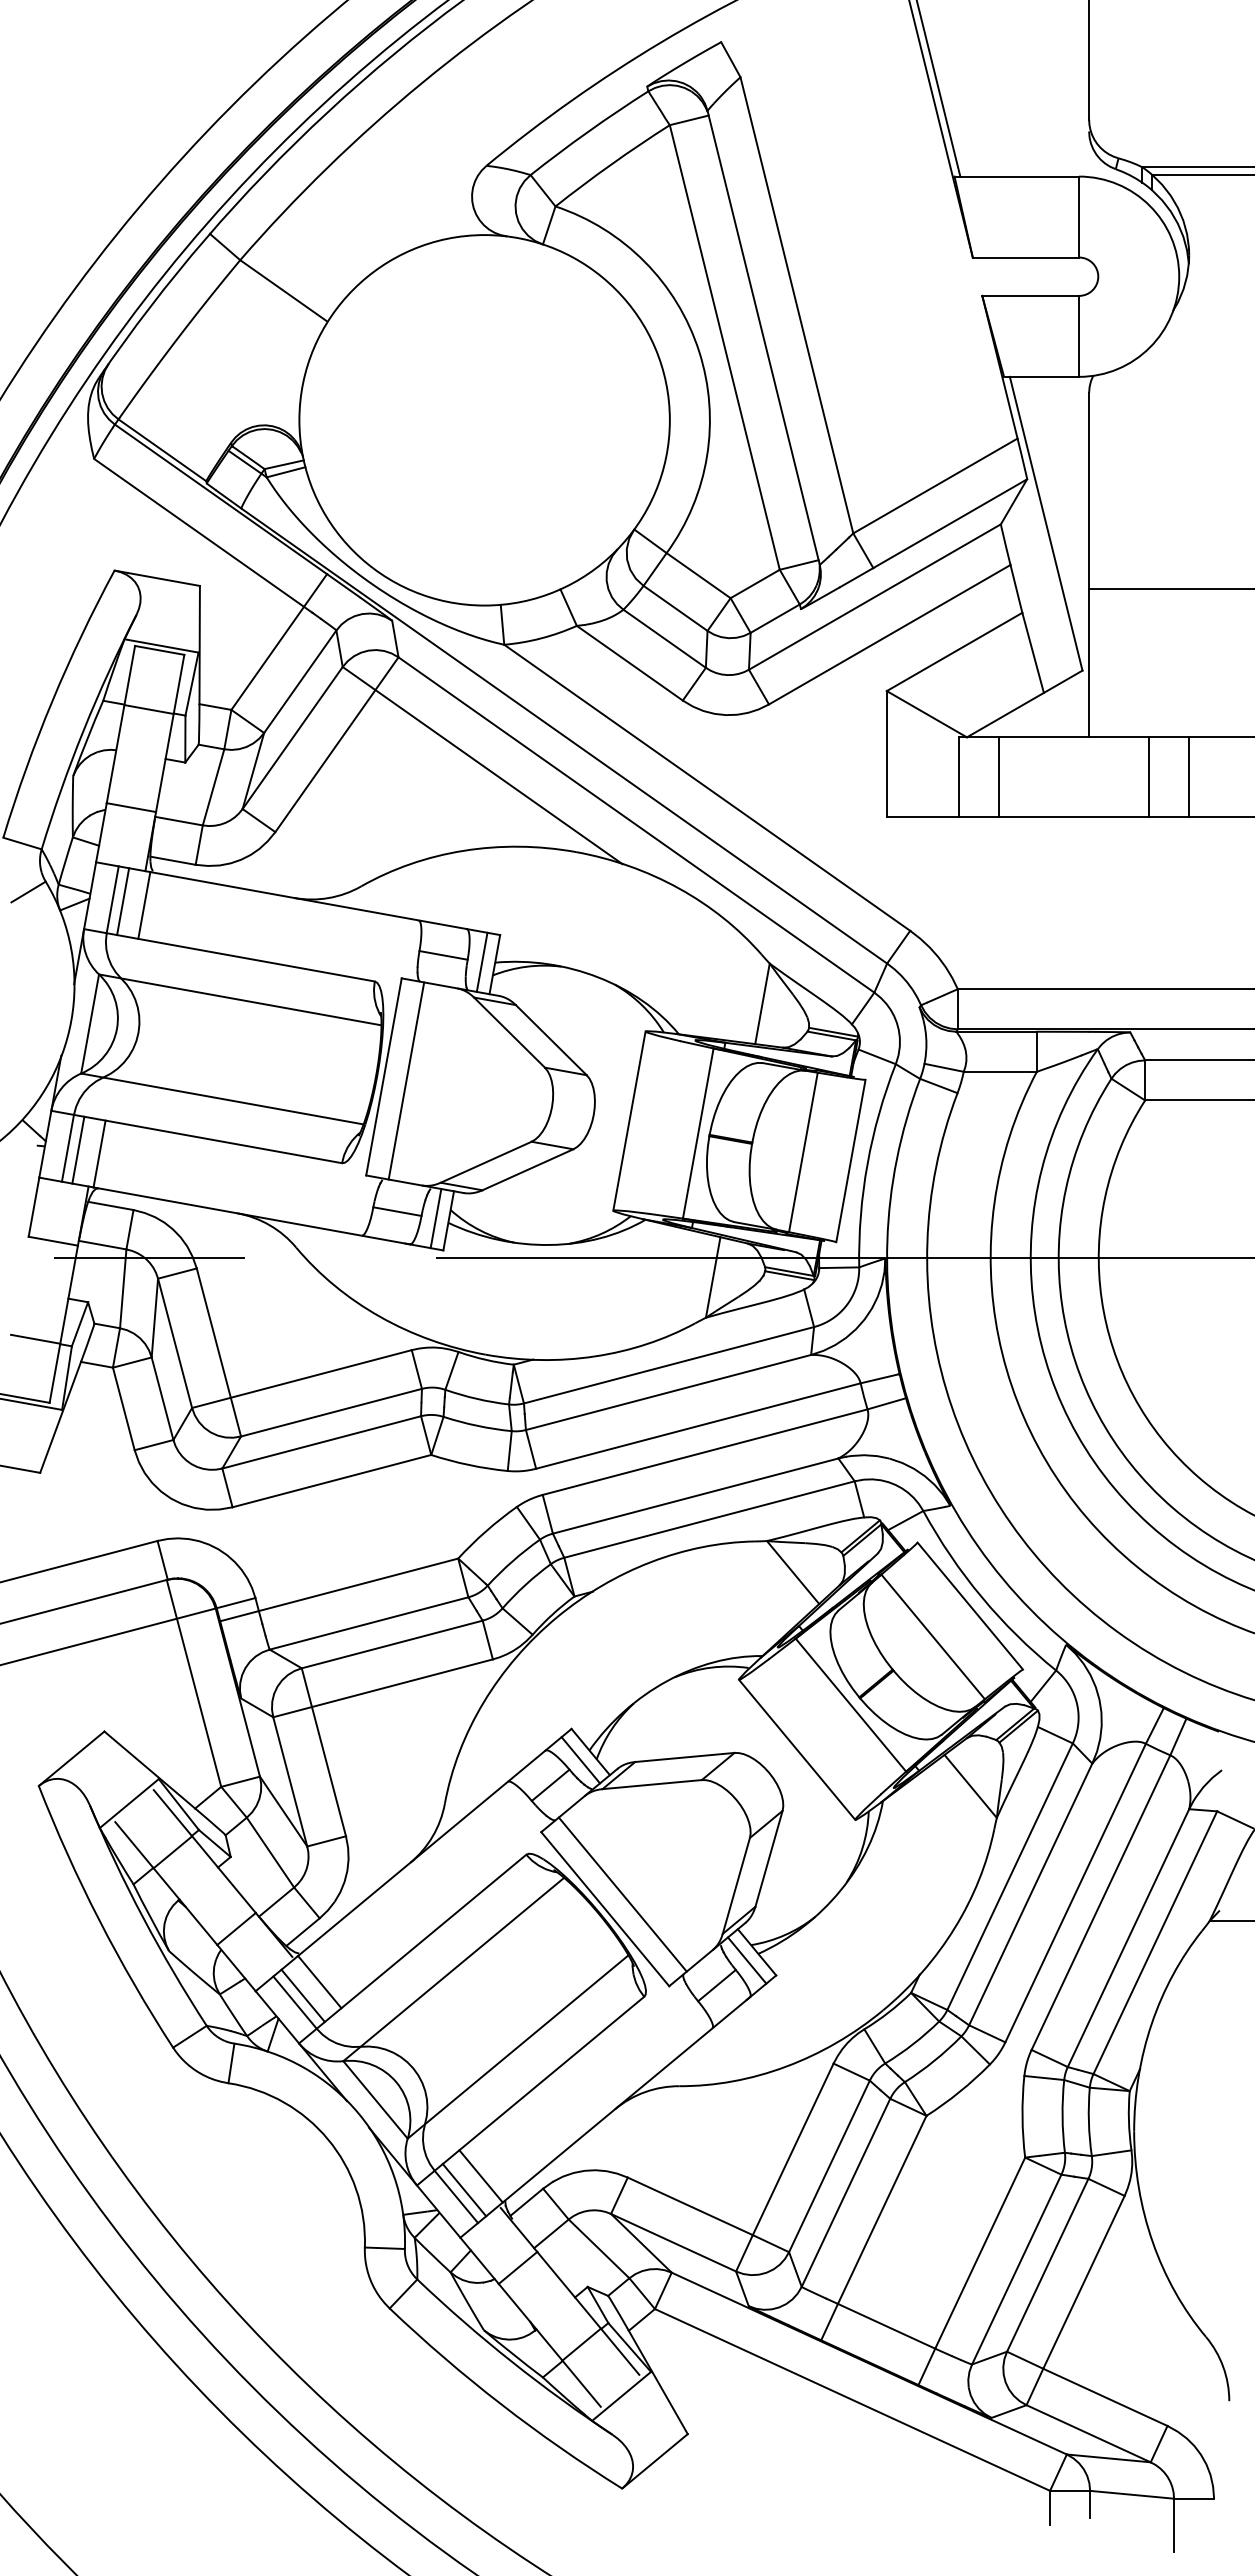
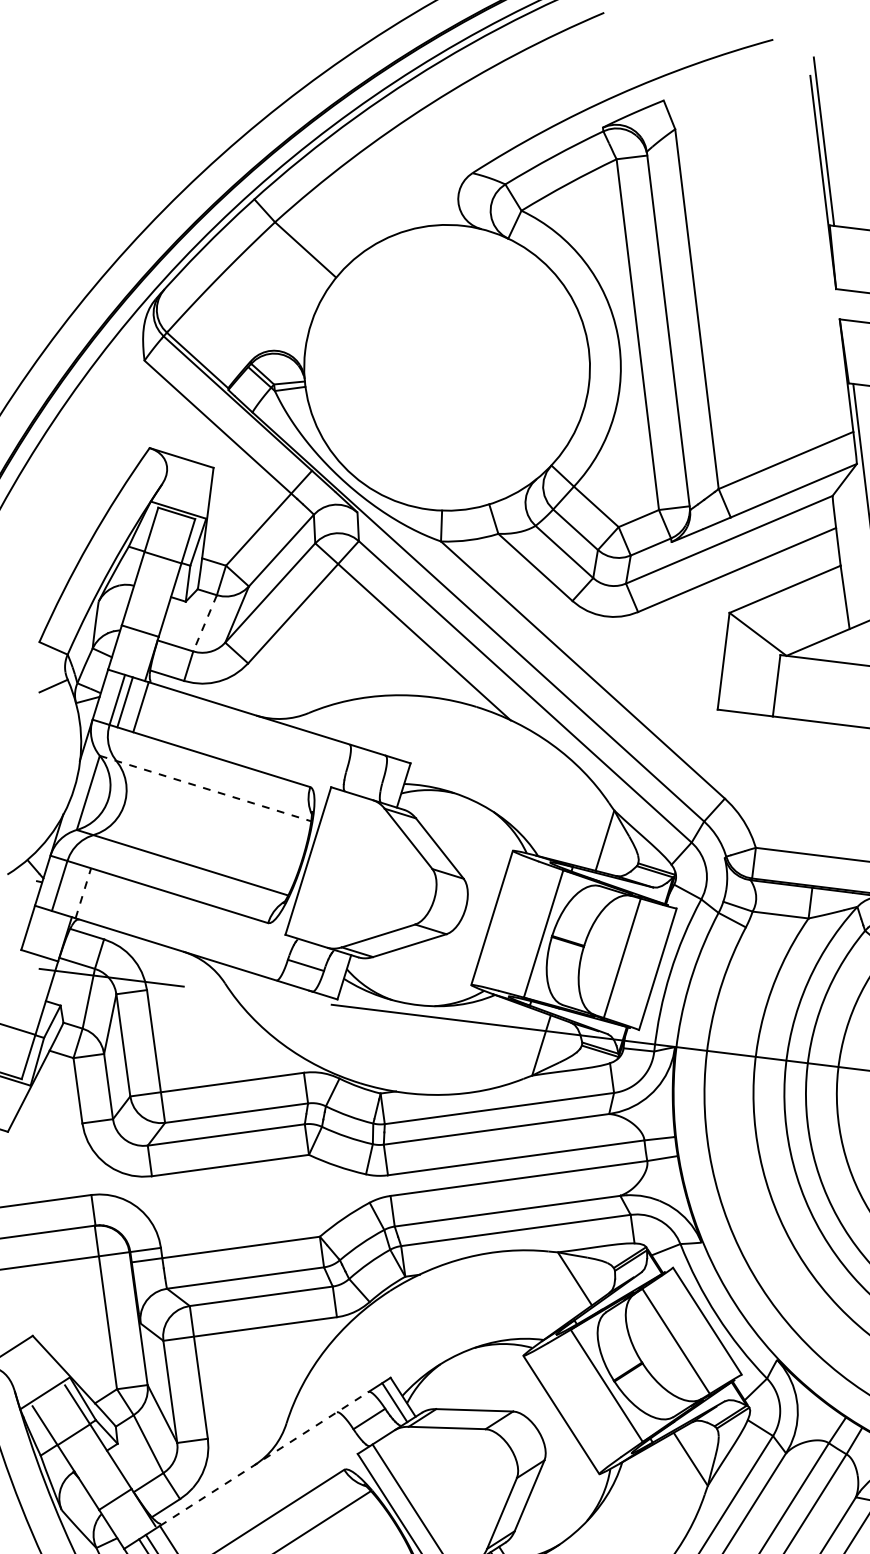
line: (998, 777) -> (806, 689), removed
line: (213, 787) -> (205, 623), solid -> dashed
line: (443, 955) -> (365, 773), removed
line: (481, 961) -> (393, 781), removed
line: (240, 999) -> (205, 788), solid -> dashed
line: (406, 1080) -> (325, 865), removed
line: (78, 1149) -> (67, 887), removed
line: (99, 1154) -> (83, 893), solid -> dashed
line: (435, 1218) -> (334, 974), removed
line: (421, 1853) -> (264, 1459), solid -> dashed

